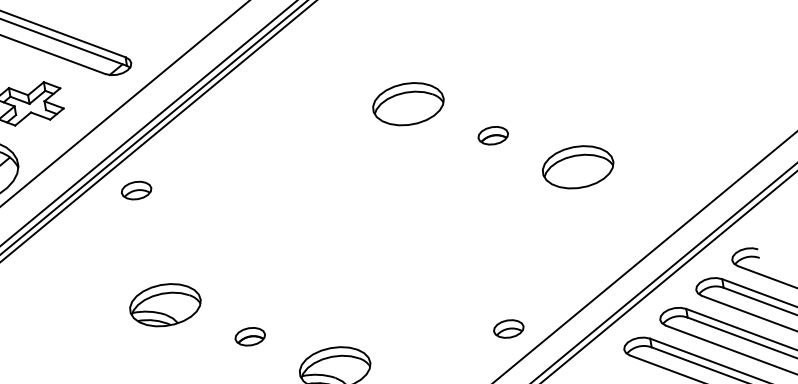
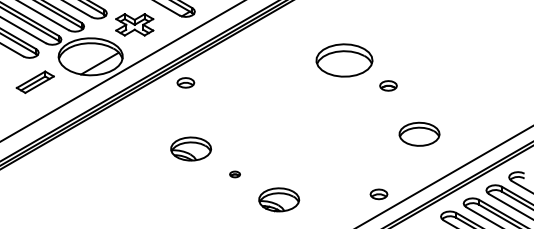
part: (408, 104) -> (344, 60), size x1.4
part: (577, 165) -> (419, 133), moved
part: (249, 337) -> (234, 174), size x0.6

